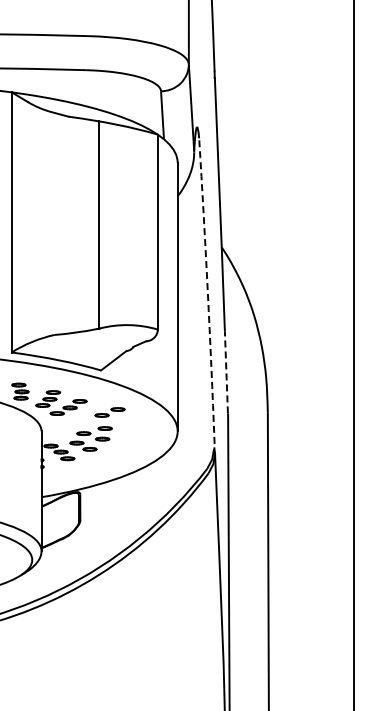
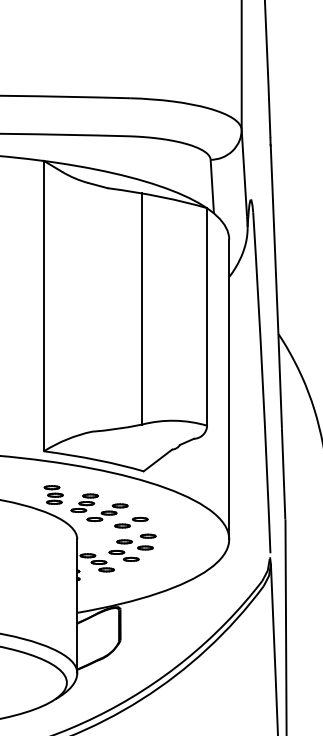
arc: (207, 291) -> (262, 383), dashed -> solid
line: (226, 372) -> (283, 473), dashed -> solid
part: (109, 412) -> (130, 522), moved

